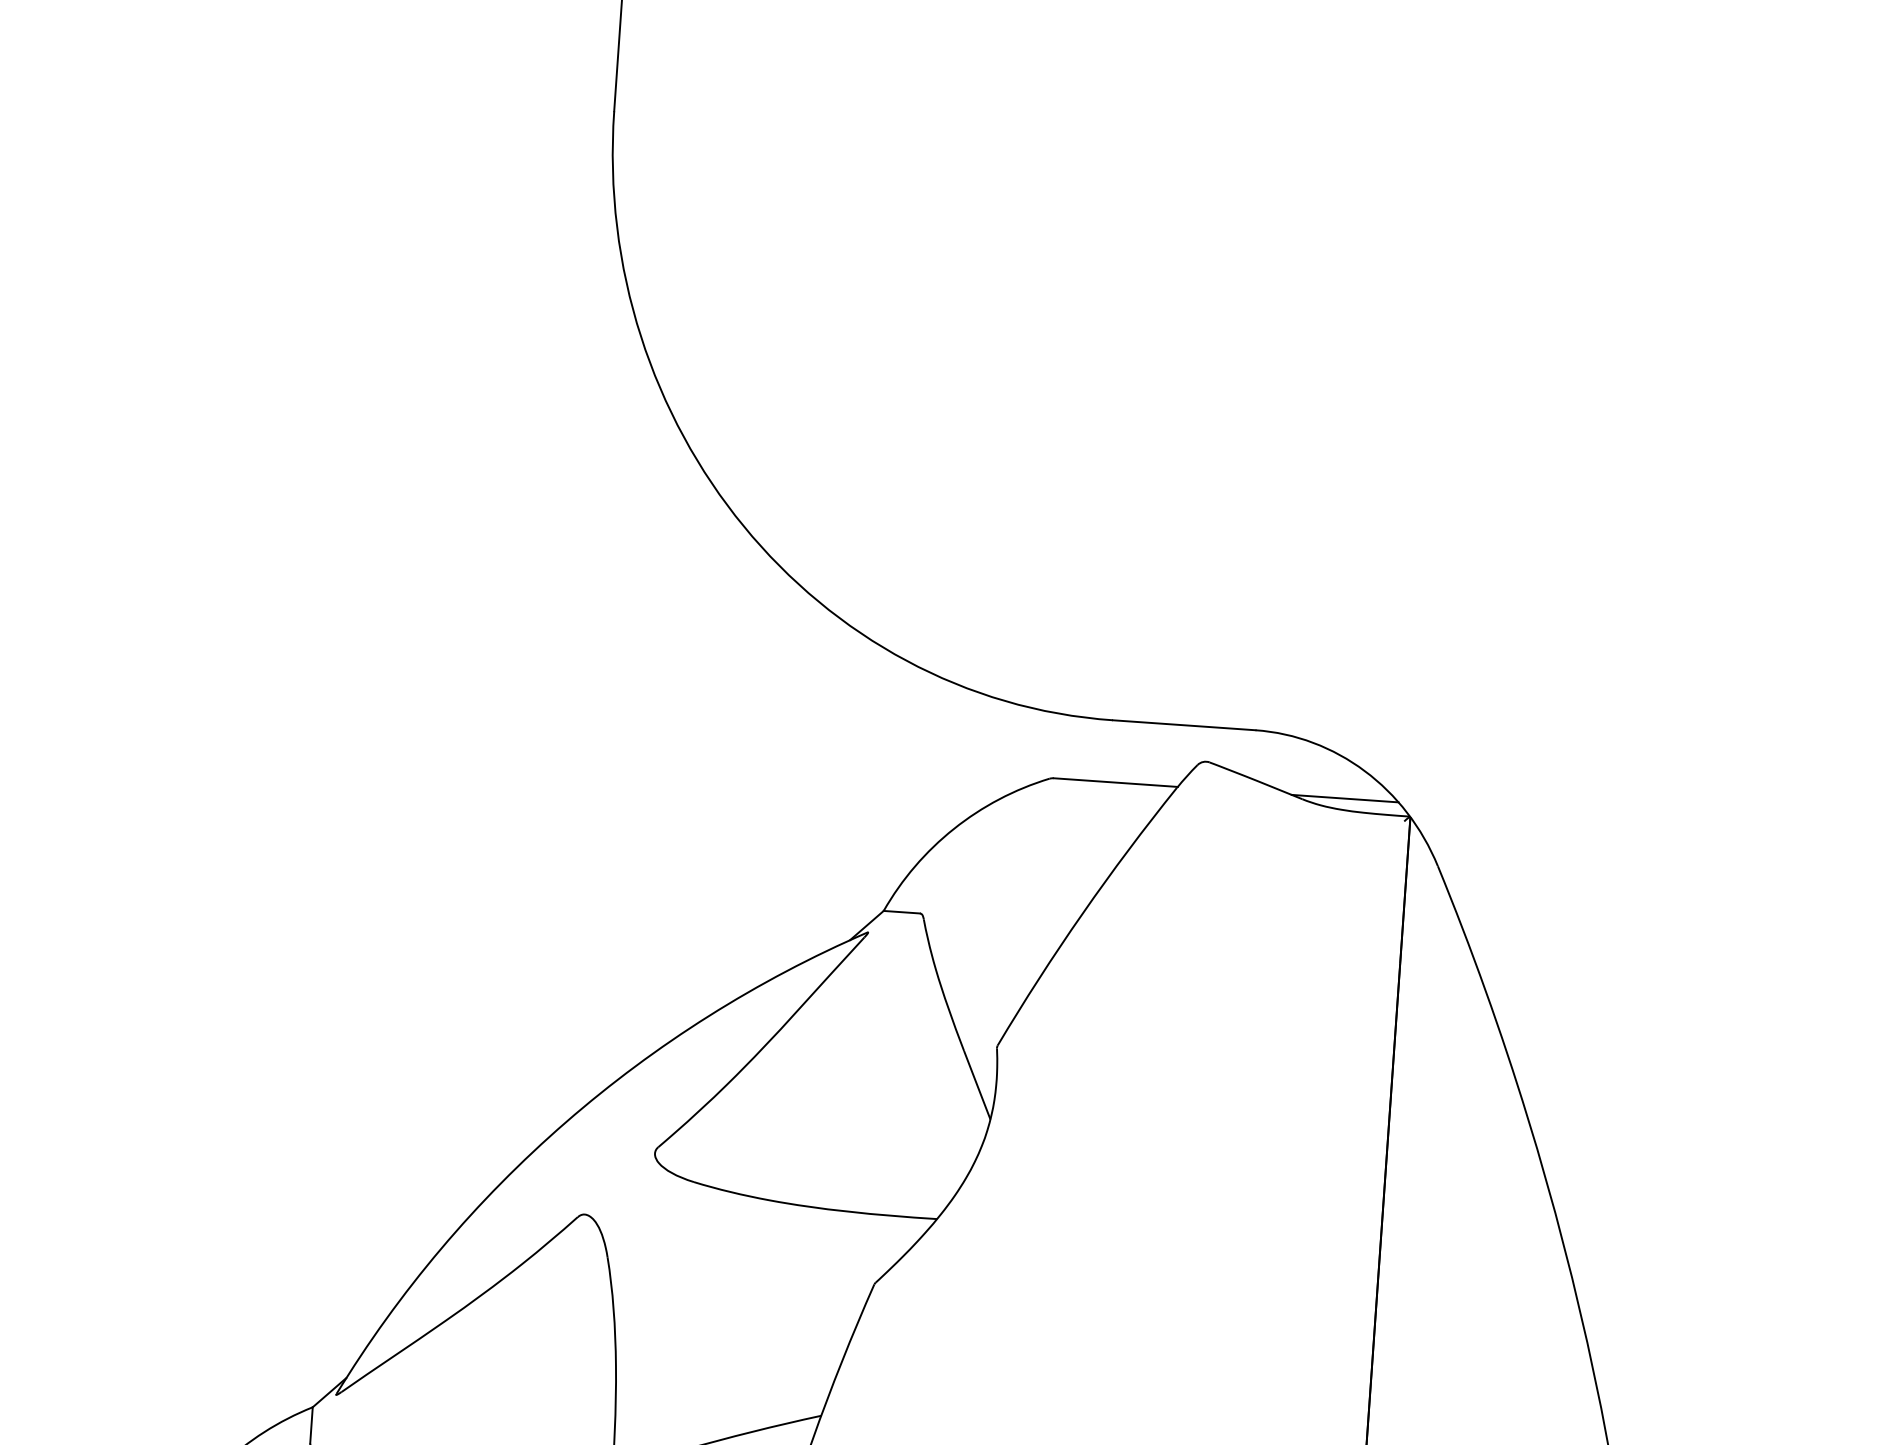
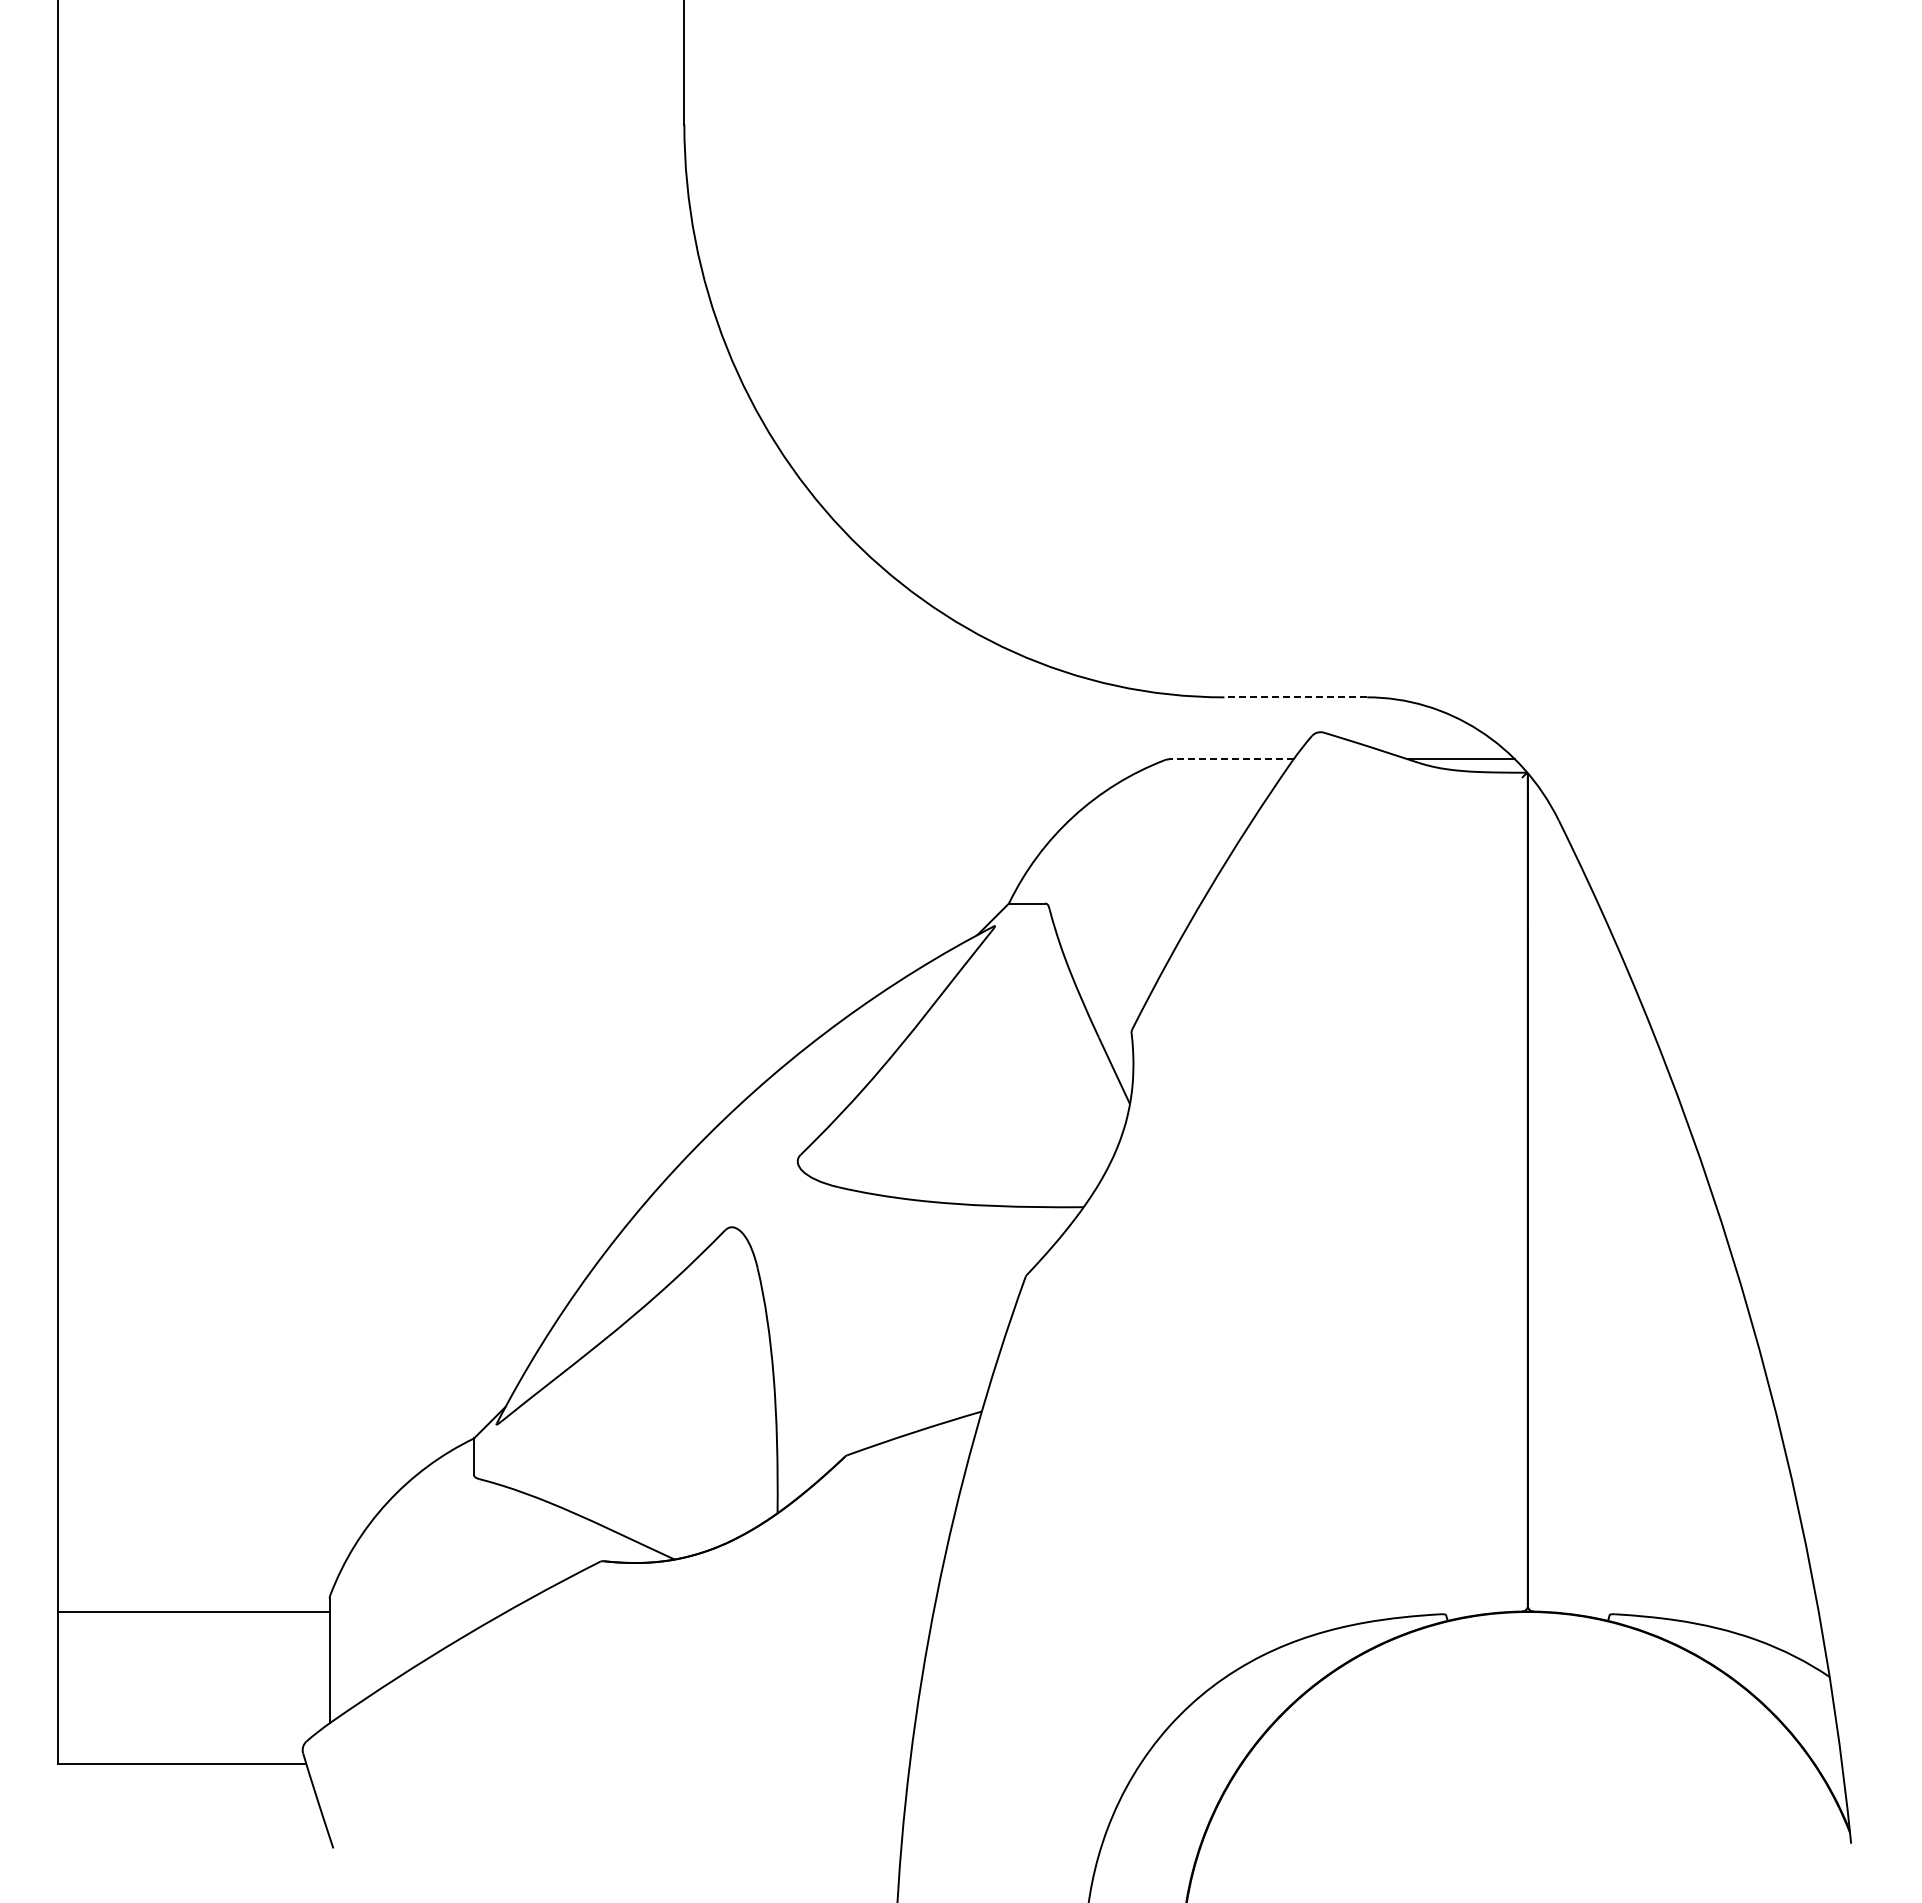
line: (1183, 725) -> (1295, 697), solid -> dashed
line: (1115, 782) -> (1231, 759), solid -> dashed

